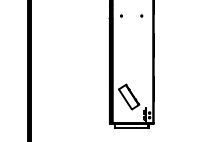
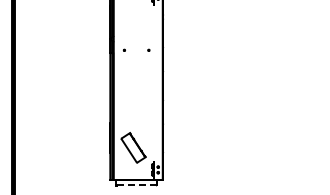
line: (132, 128) -> (137, 185), solid -> dashed

